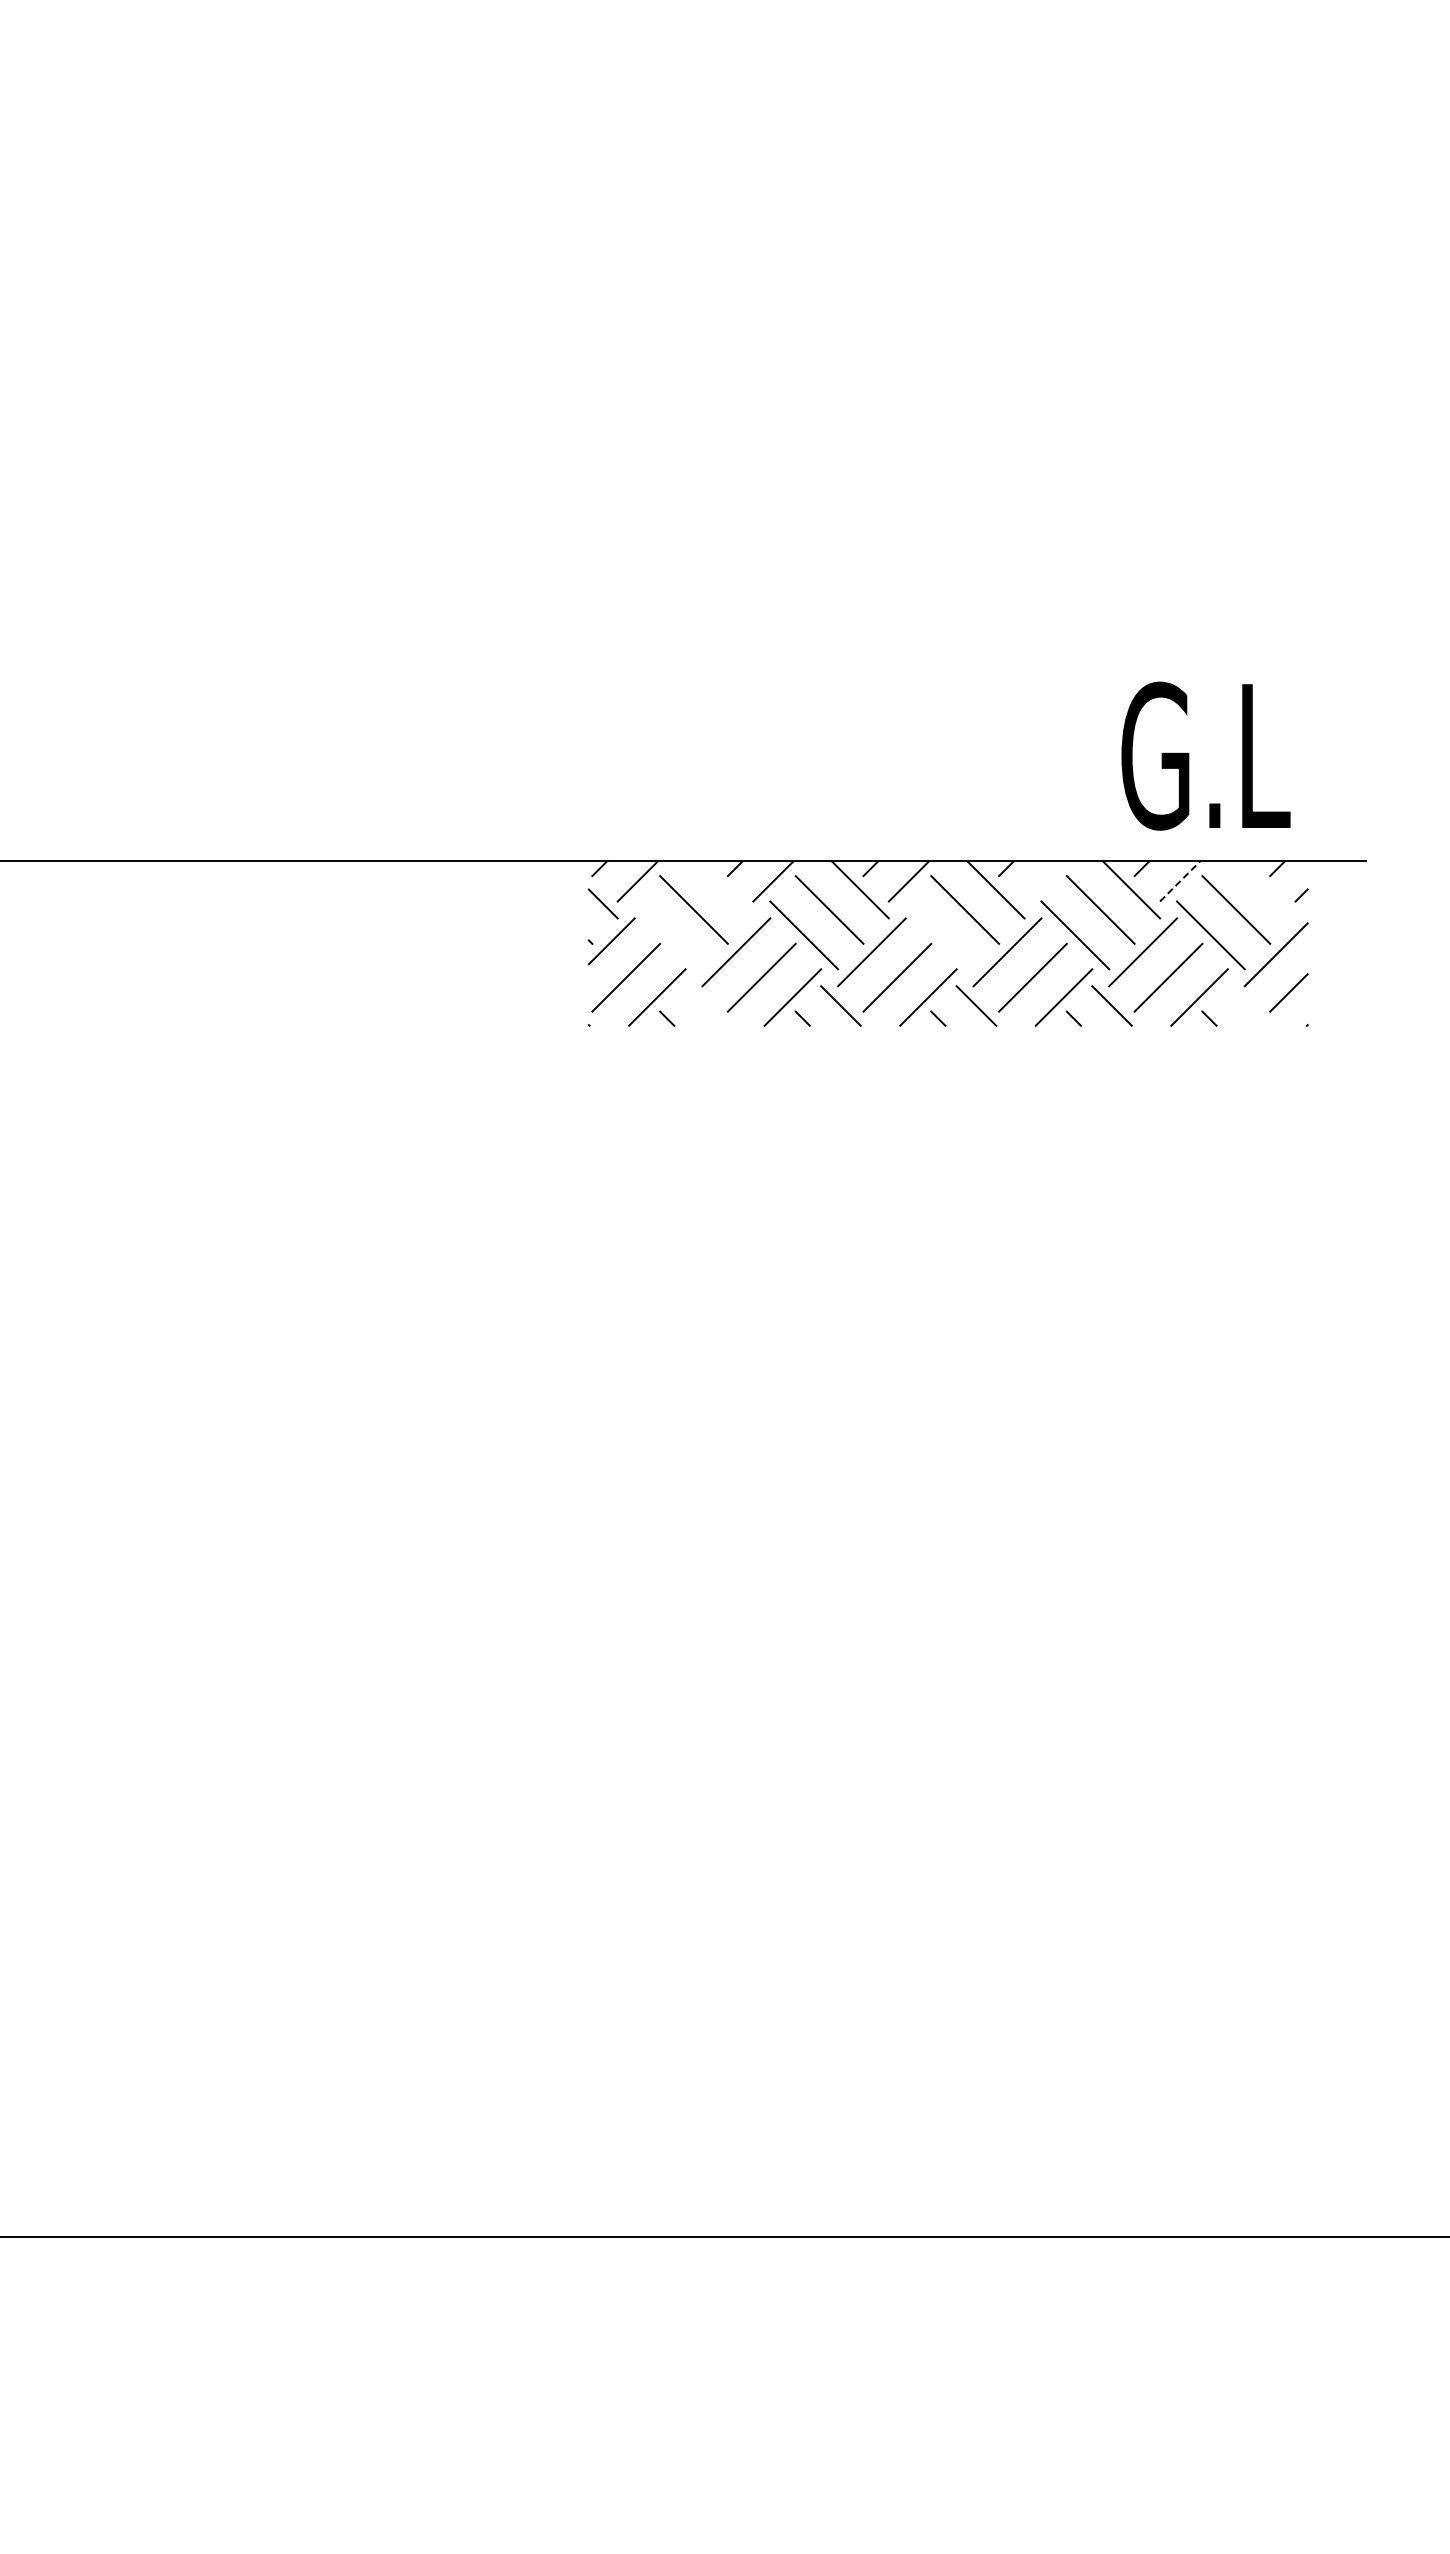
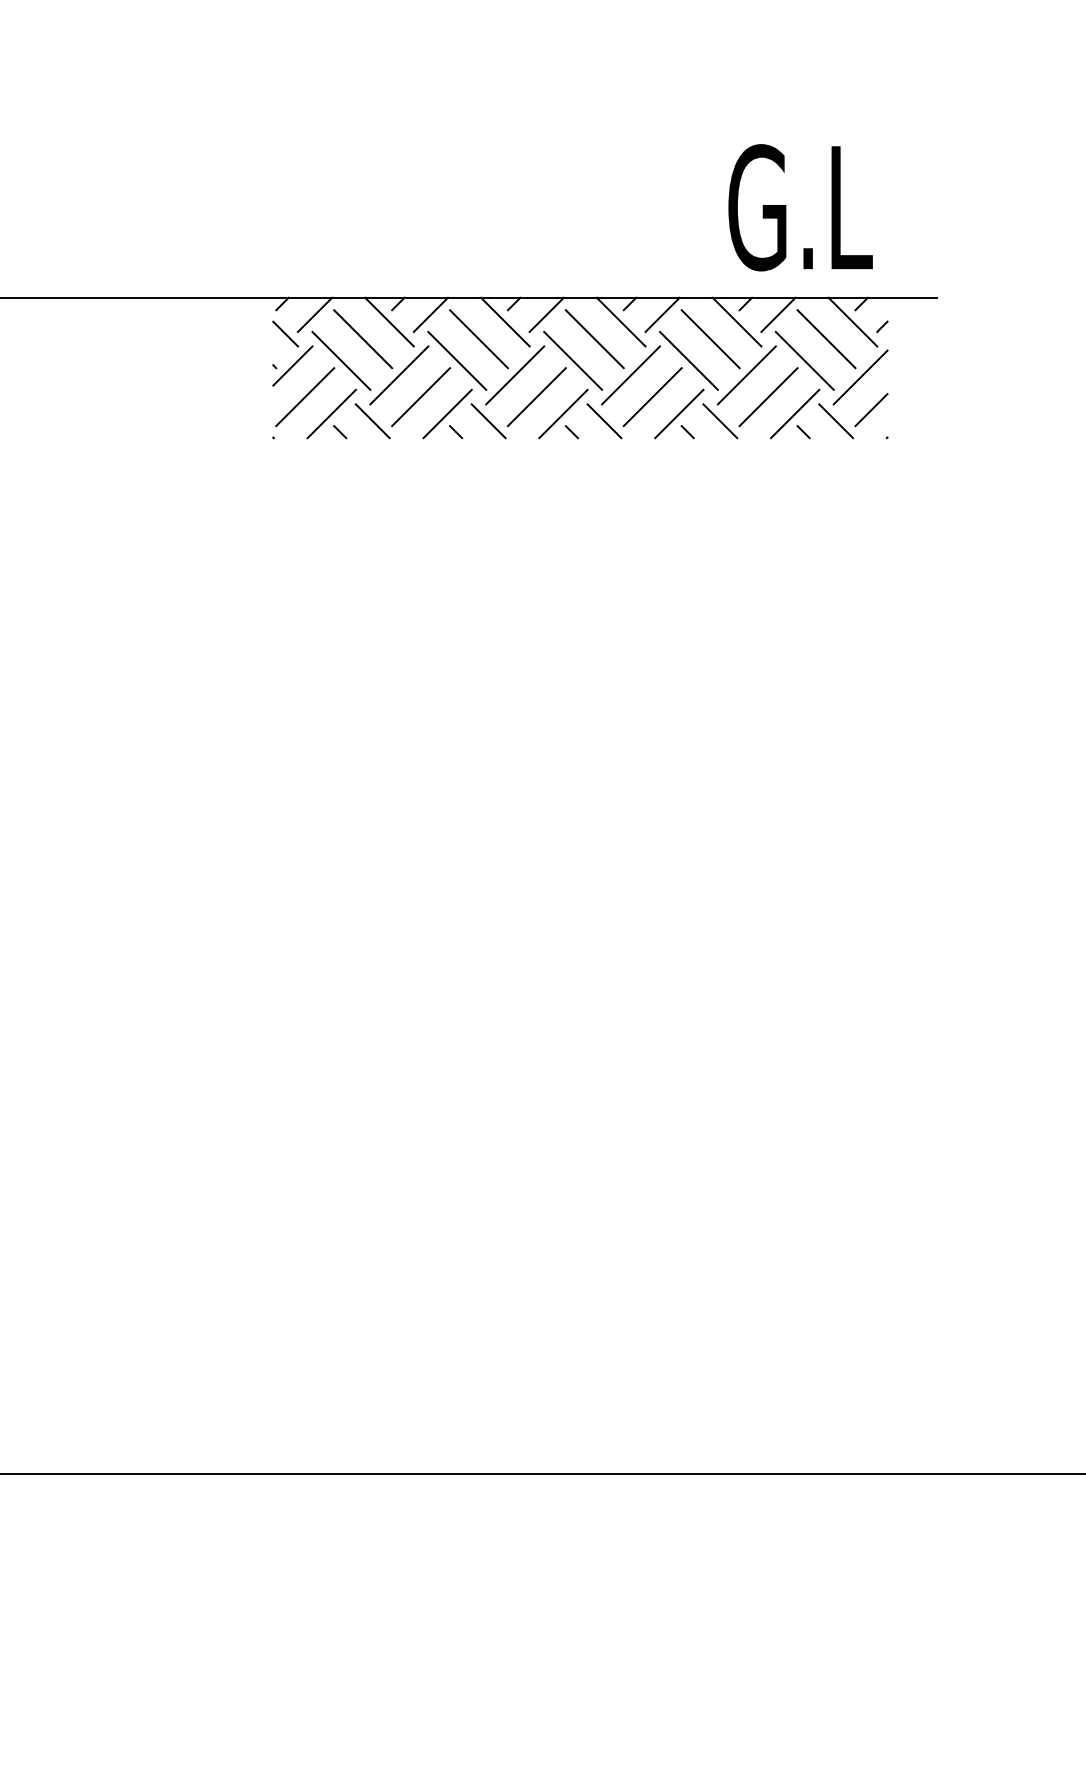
line: (1044, 881) -> (662, 314), added
line: (1180, 881) -> (778, 314), dashed -> solid
line: (724, 889) -> (389, 321), added
line: (1266, 889) -> (852, 321), added
line: (668, 935) -> (341, 361), added
line: (939, 935) -> (572, 361), added
line: (705, 1005) -> (372, 420), added
line: (1247, 1005) -> (836, 420), added

